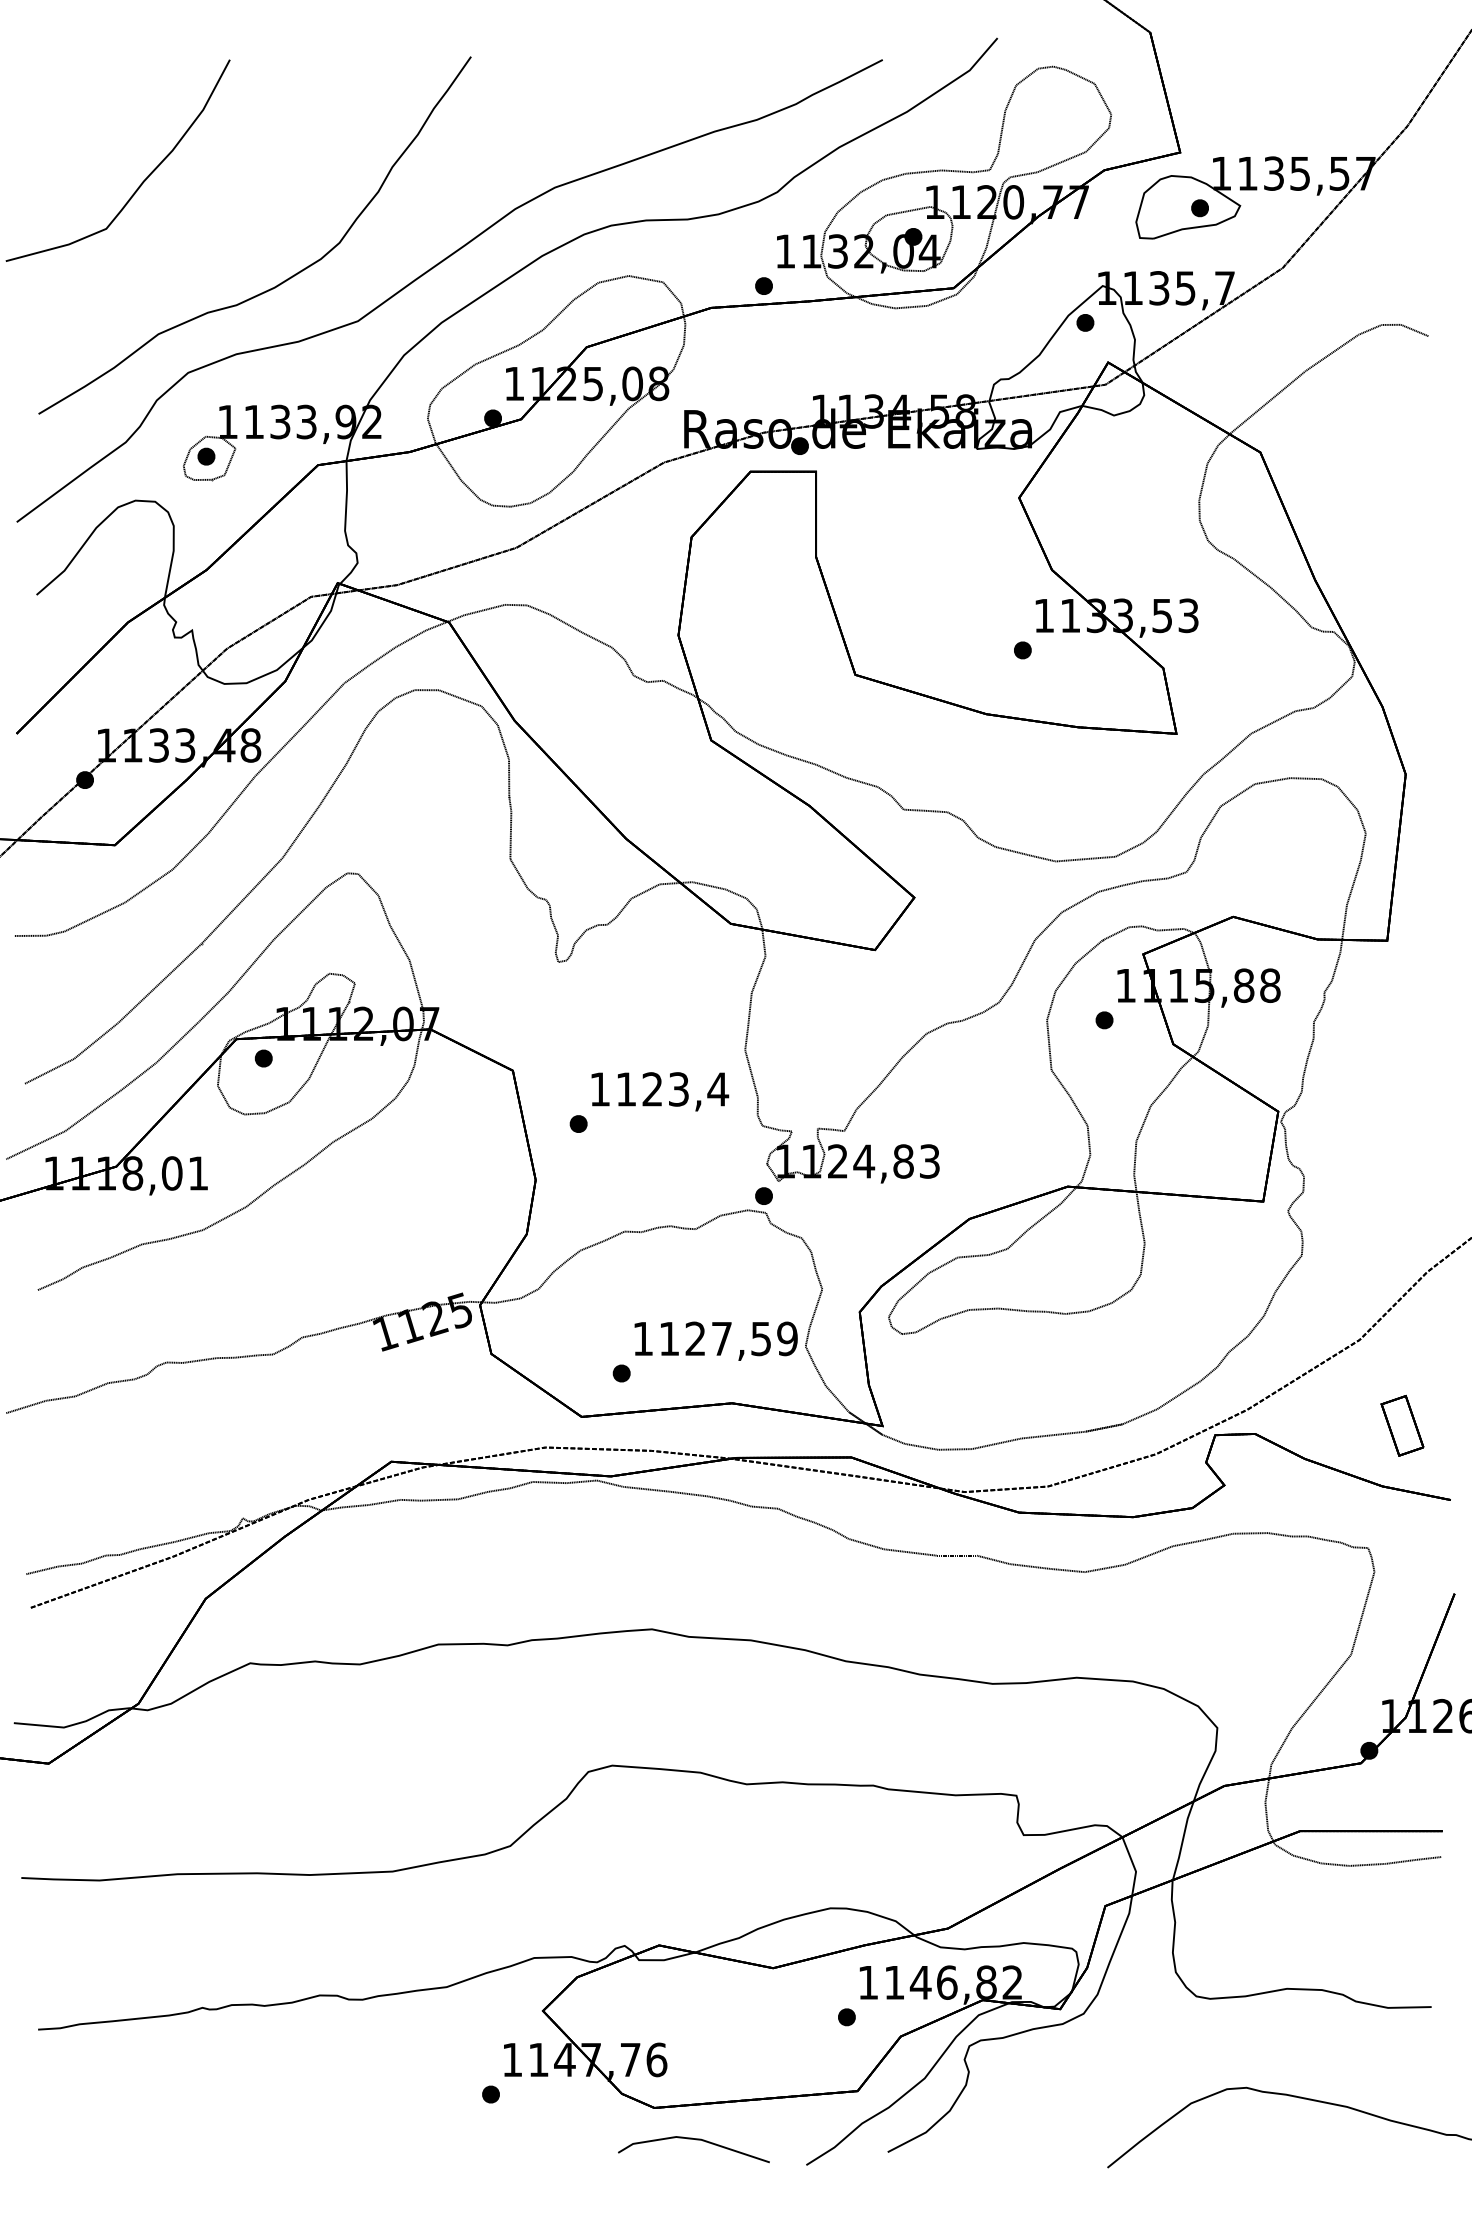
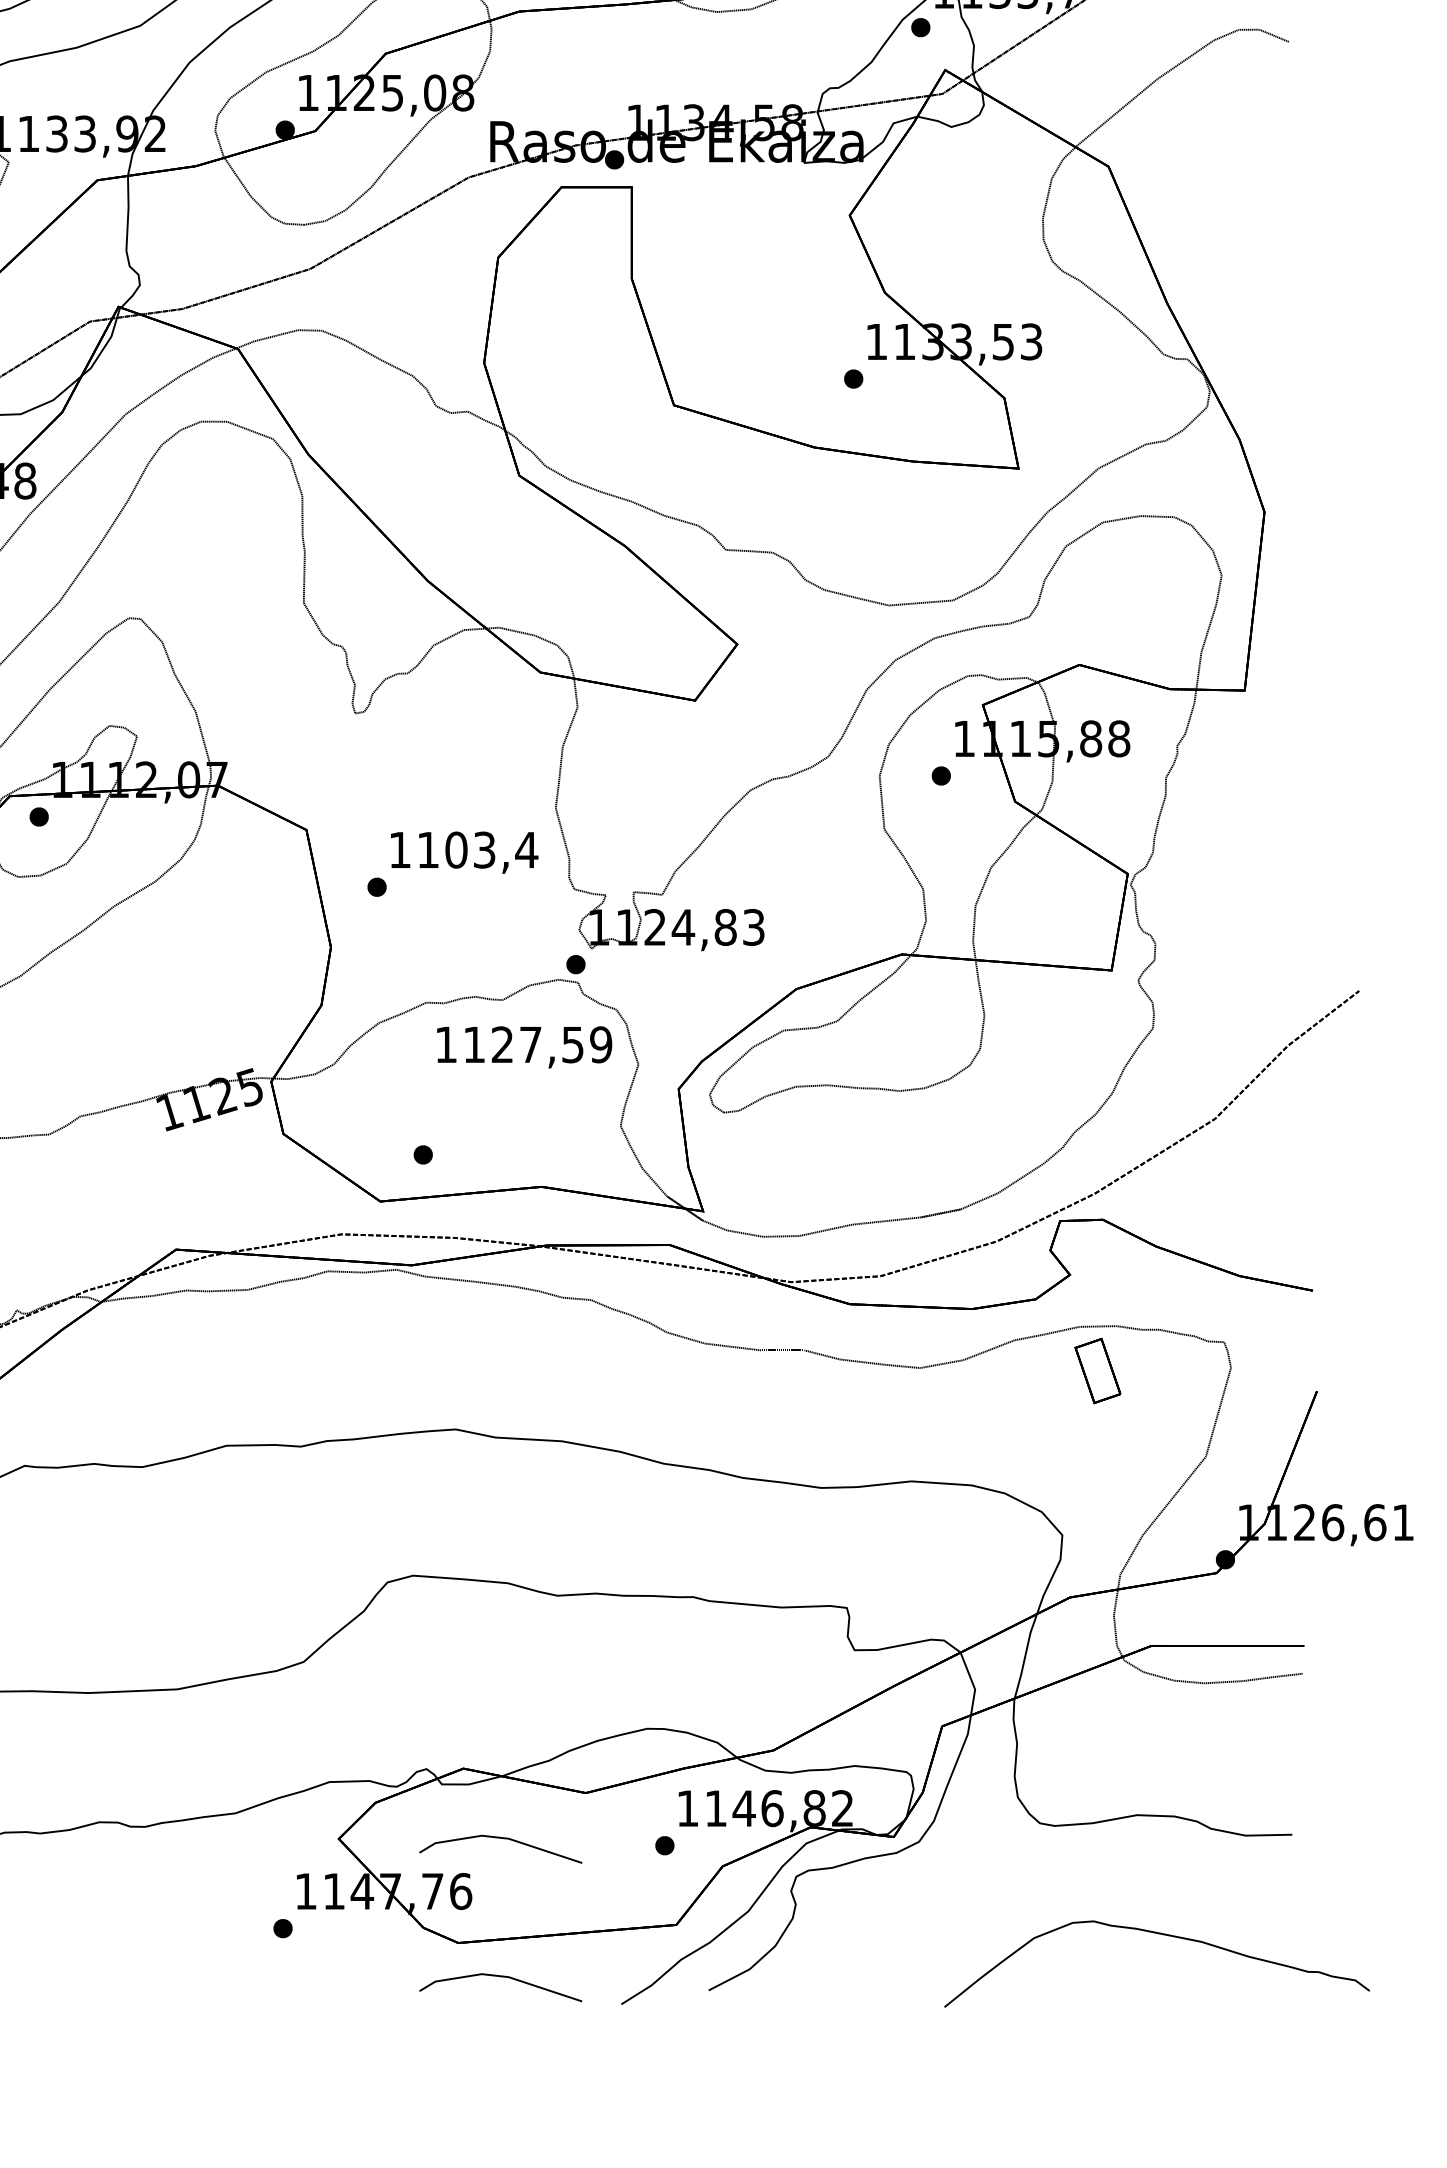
text: (652, 1089) -> (456, 850), 1123,4 -> 1103,4
text: (715, 1340) -> (523, 1046), moved
part: (1402, 1425) -> (1097, 1370), moved
line: (696, 2011) -> (503, 1839), added

